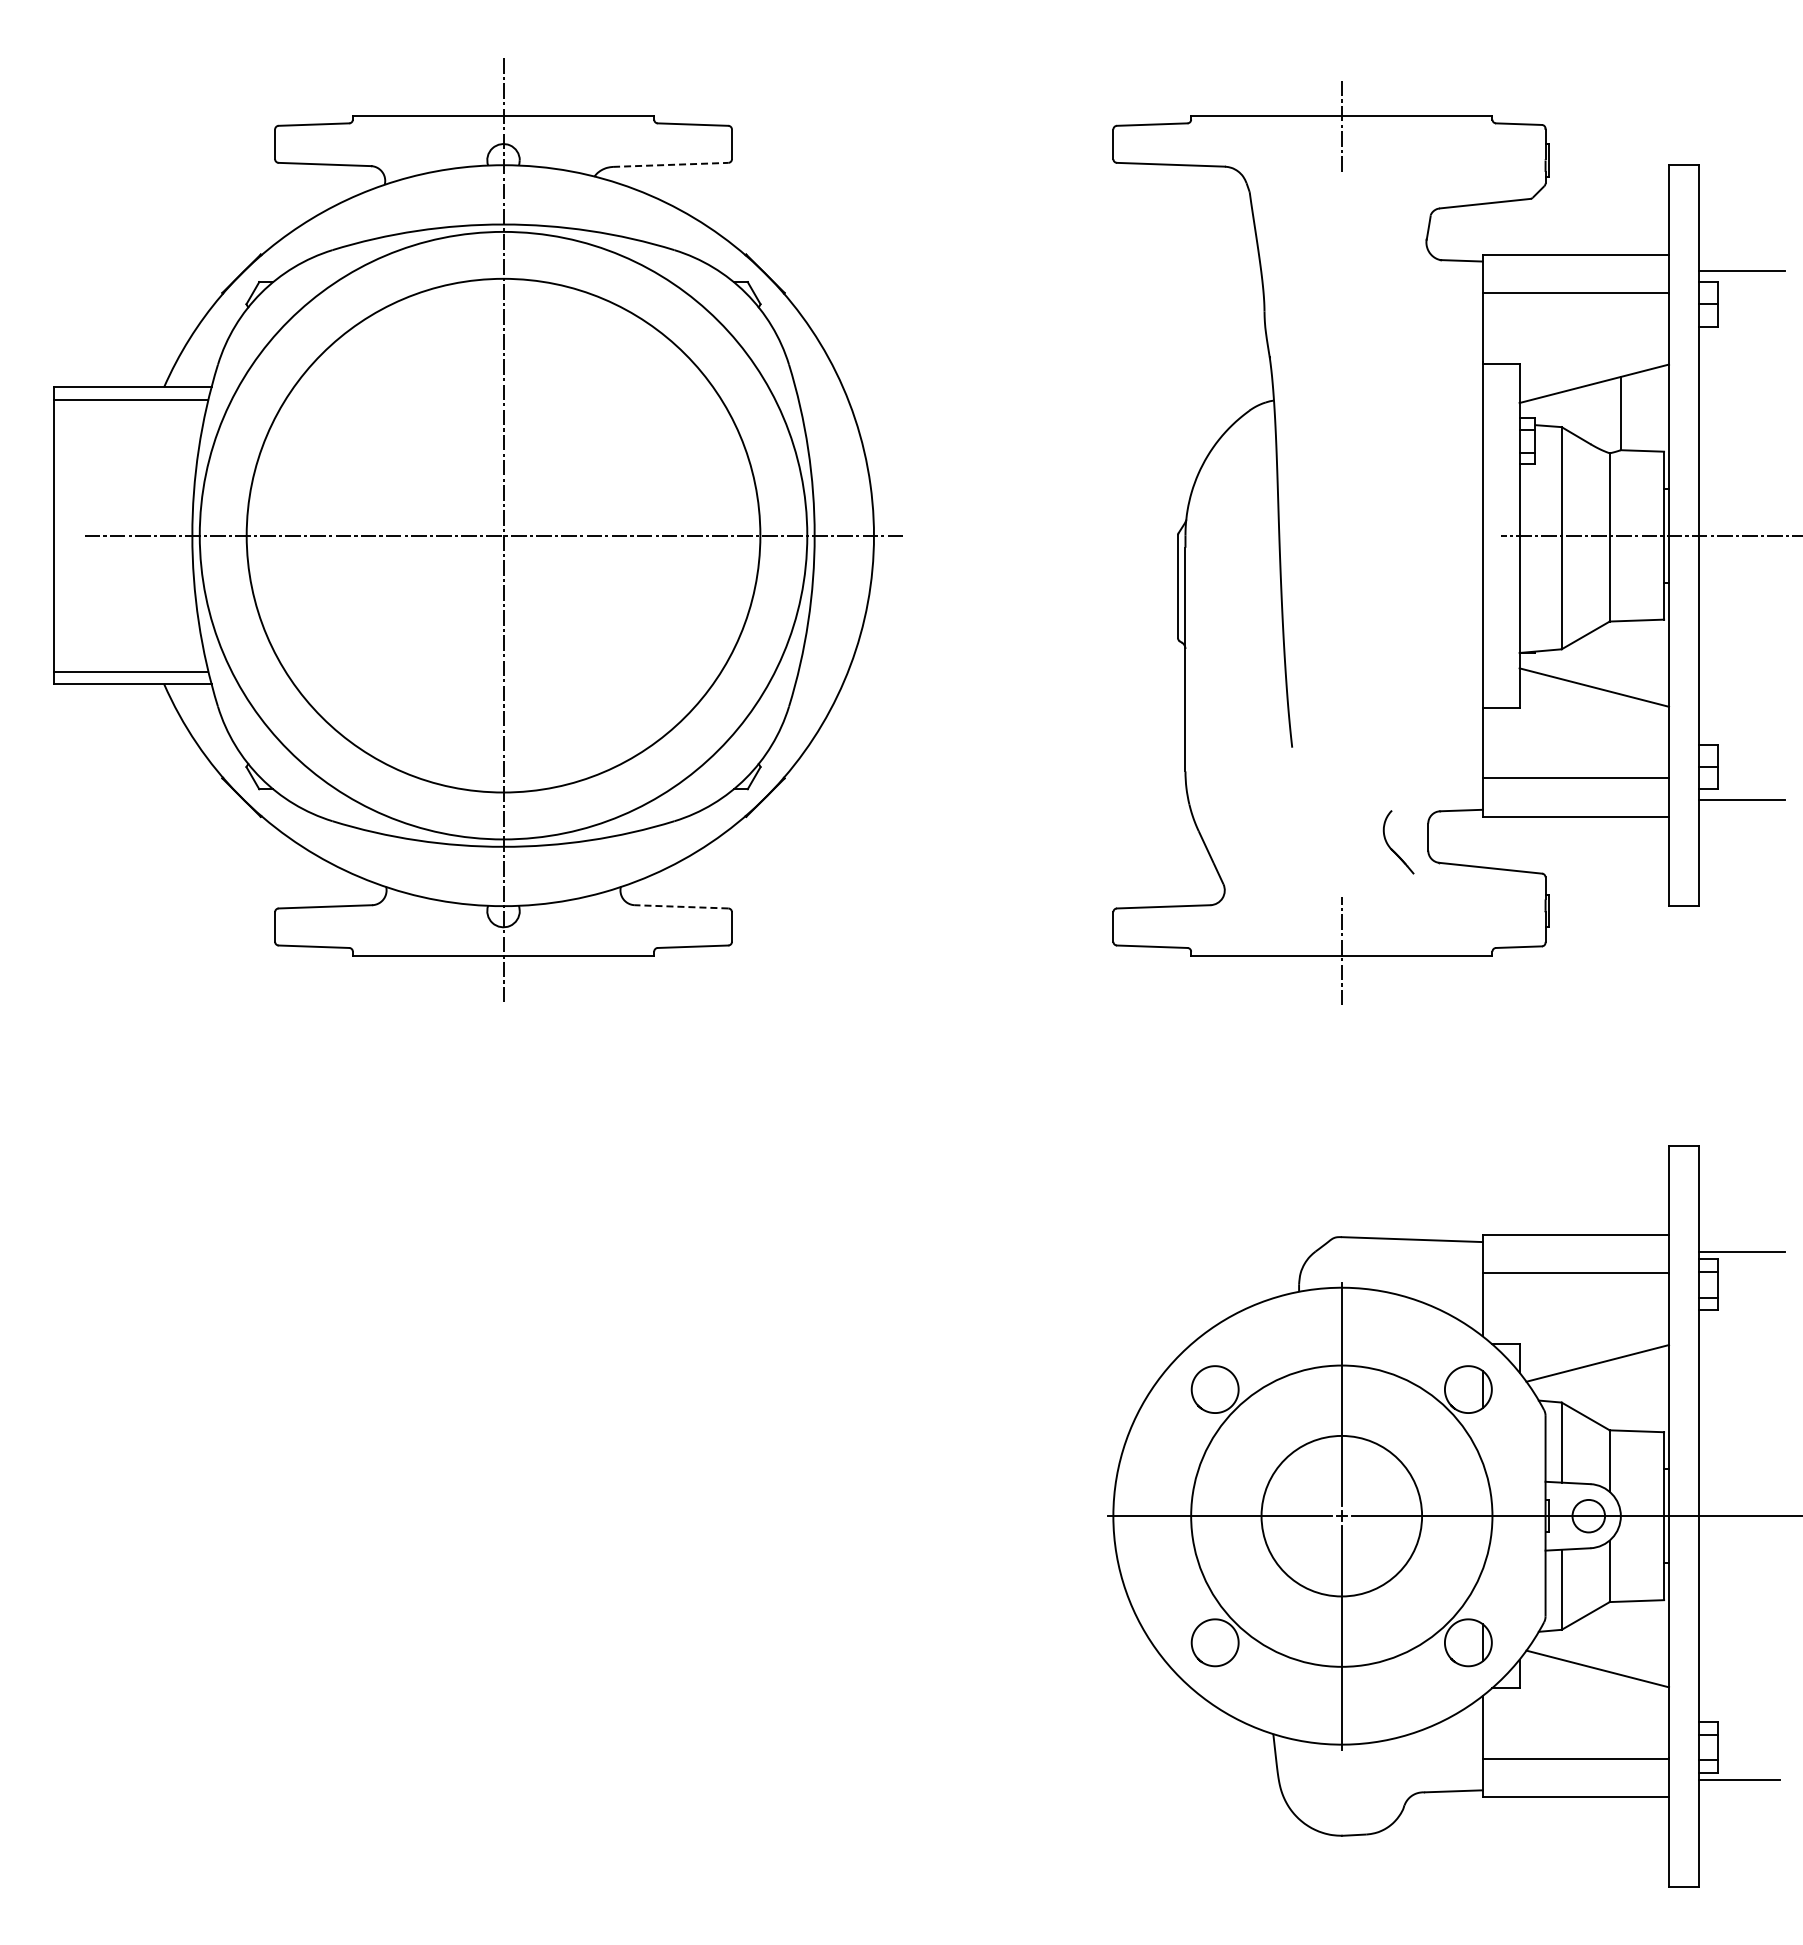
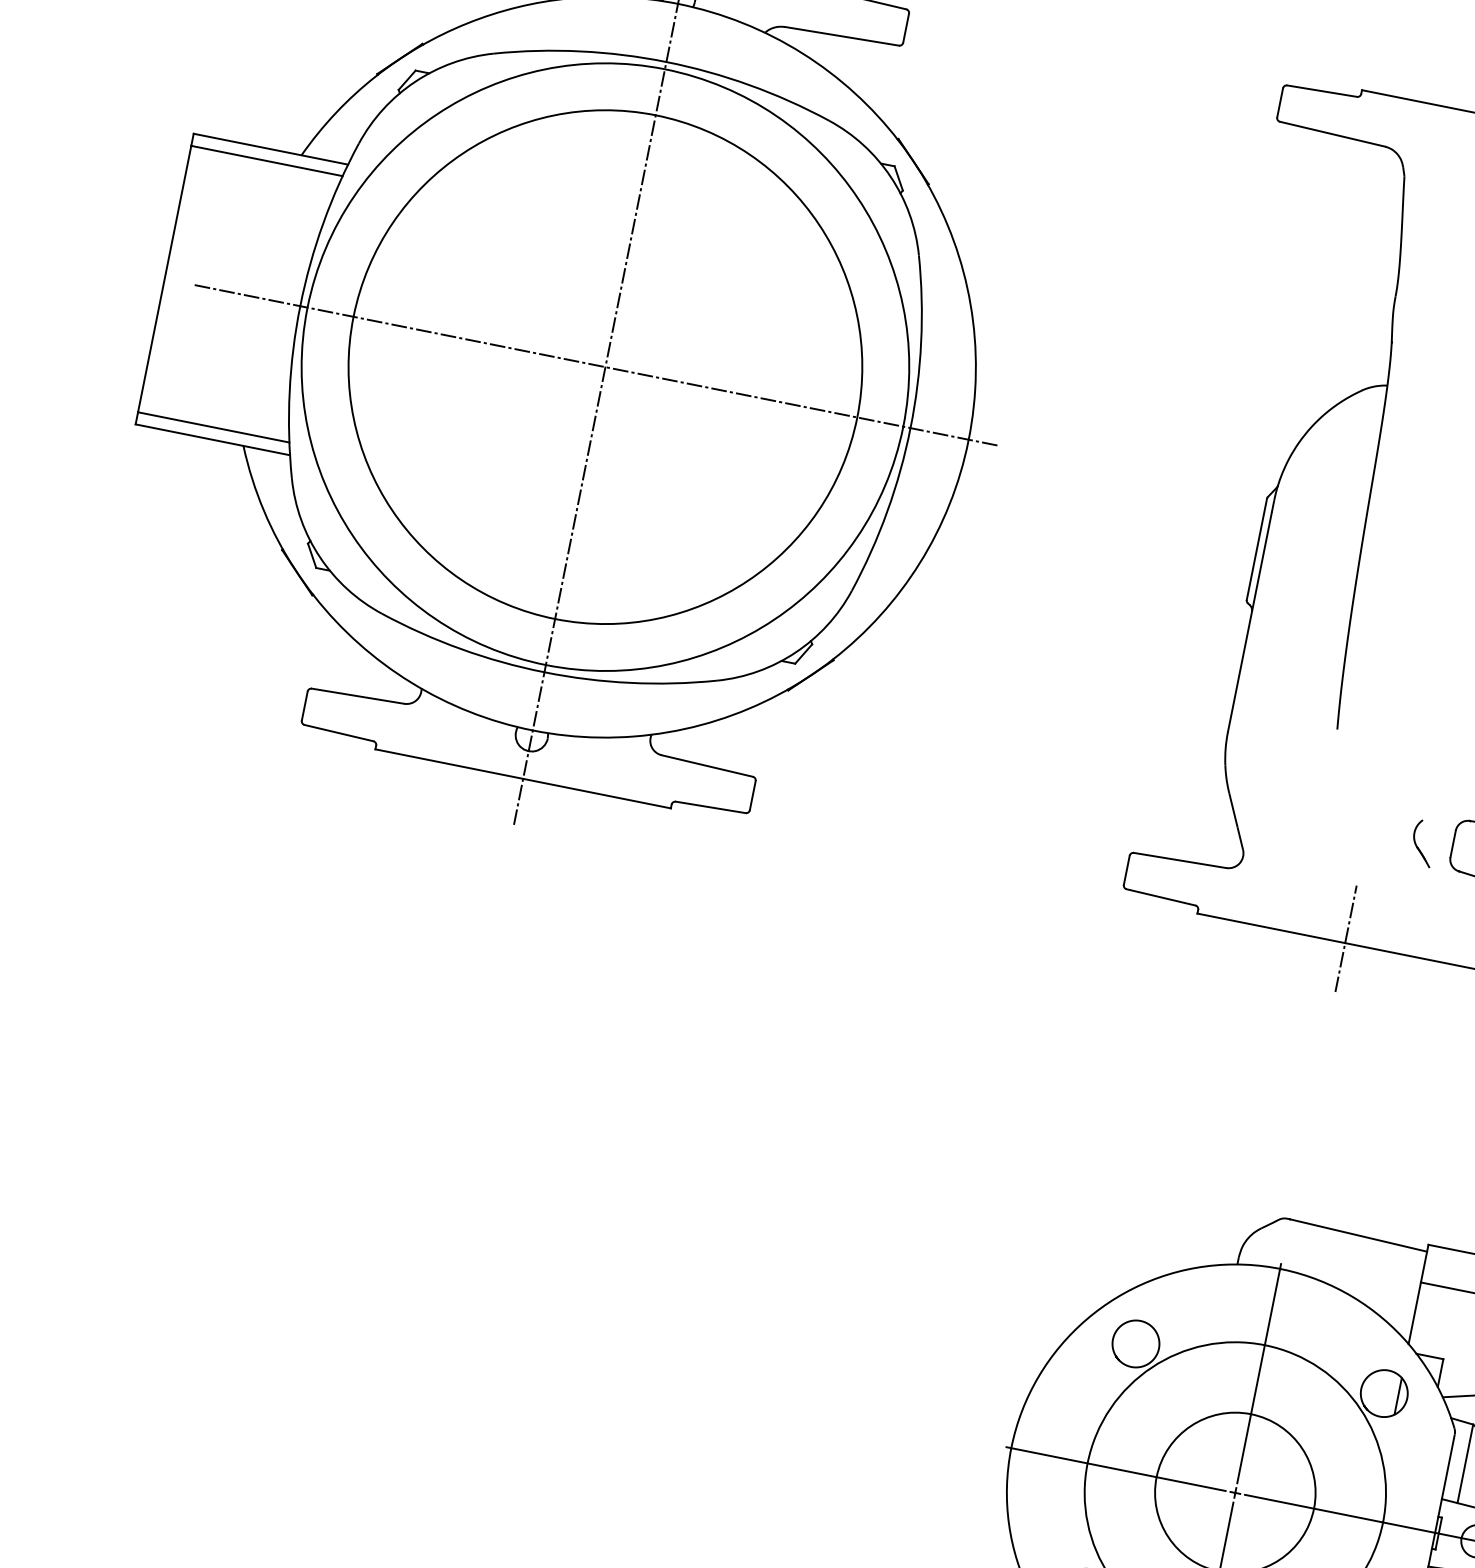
line: (670, 164) -> (841, 35), dashed -> solid
part: (1398, 842) -> (1422, 843), size x0.71
line: (681, 906) -> (707, 765), dashed -> solid

